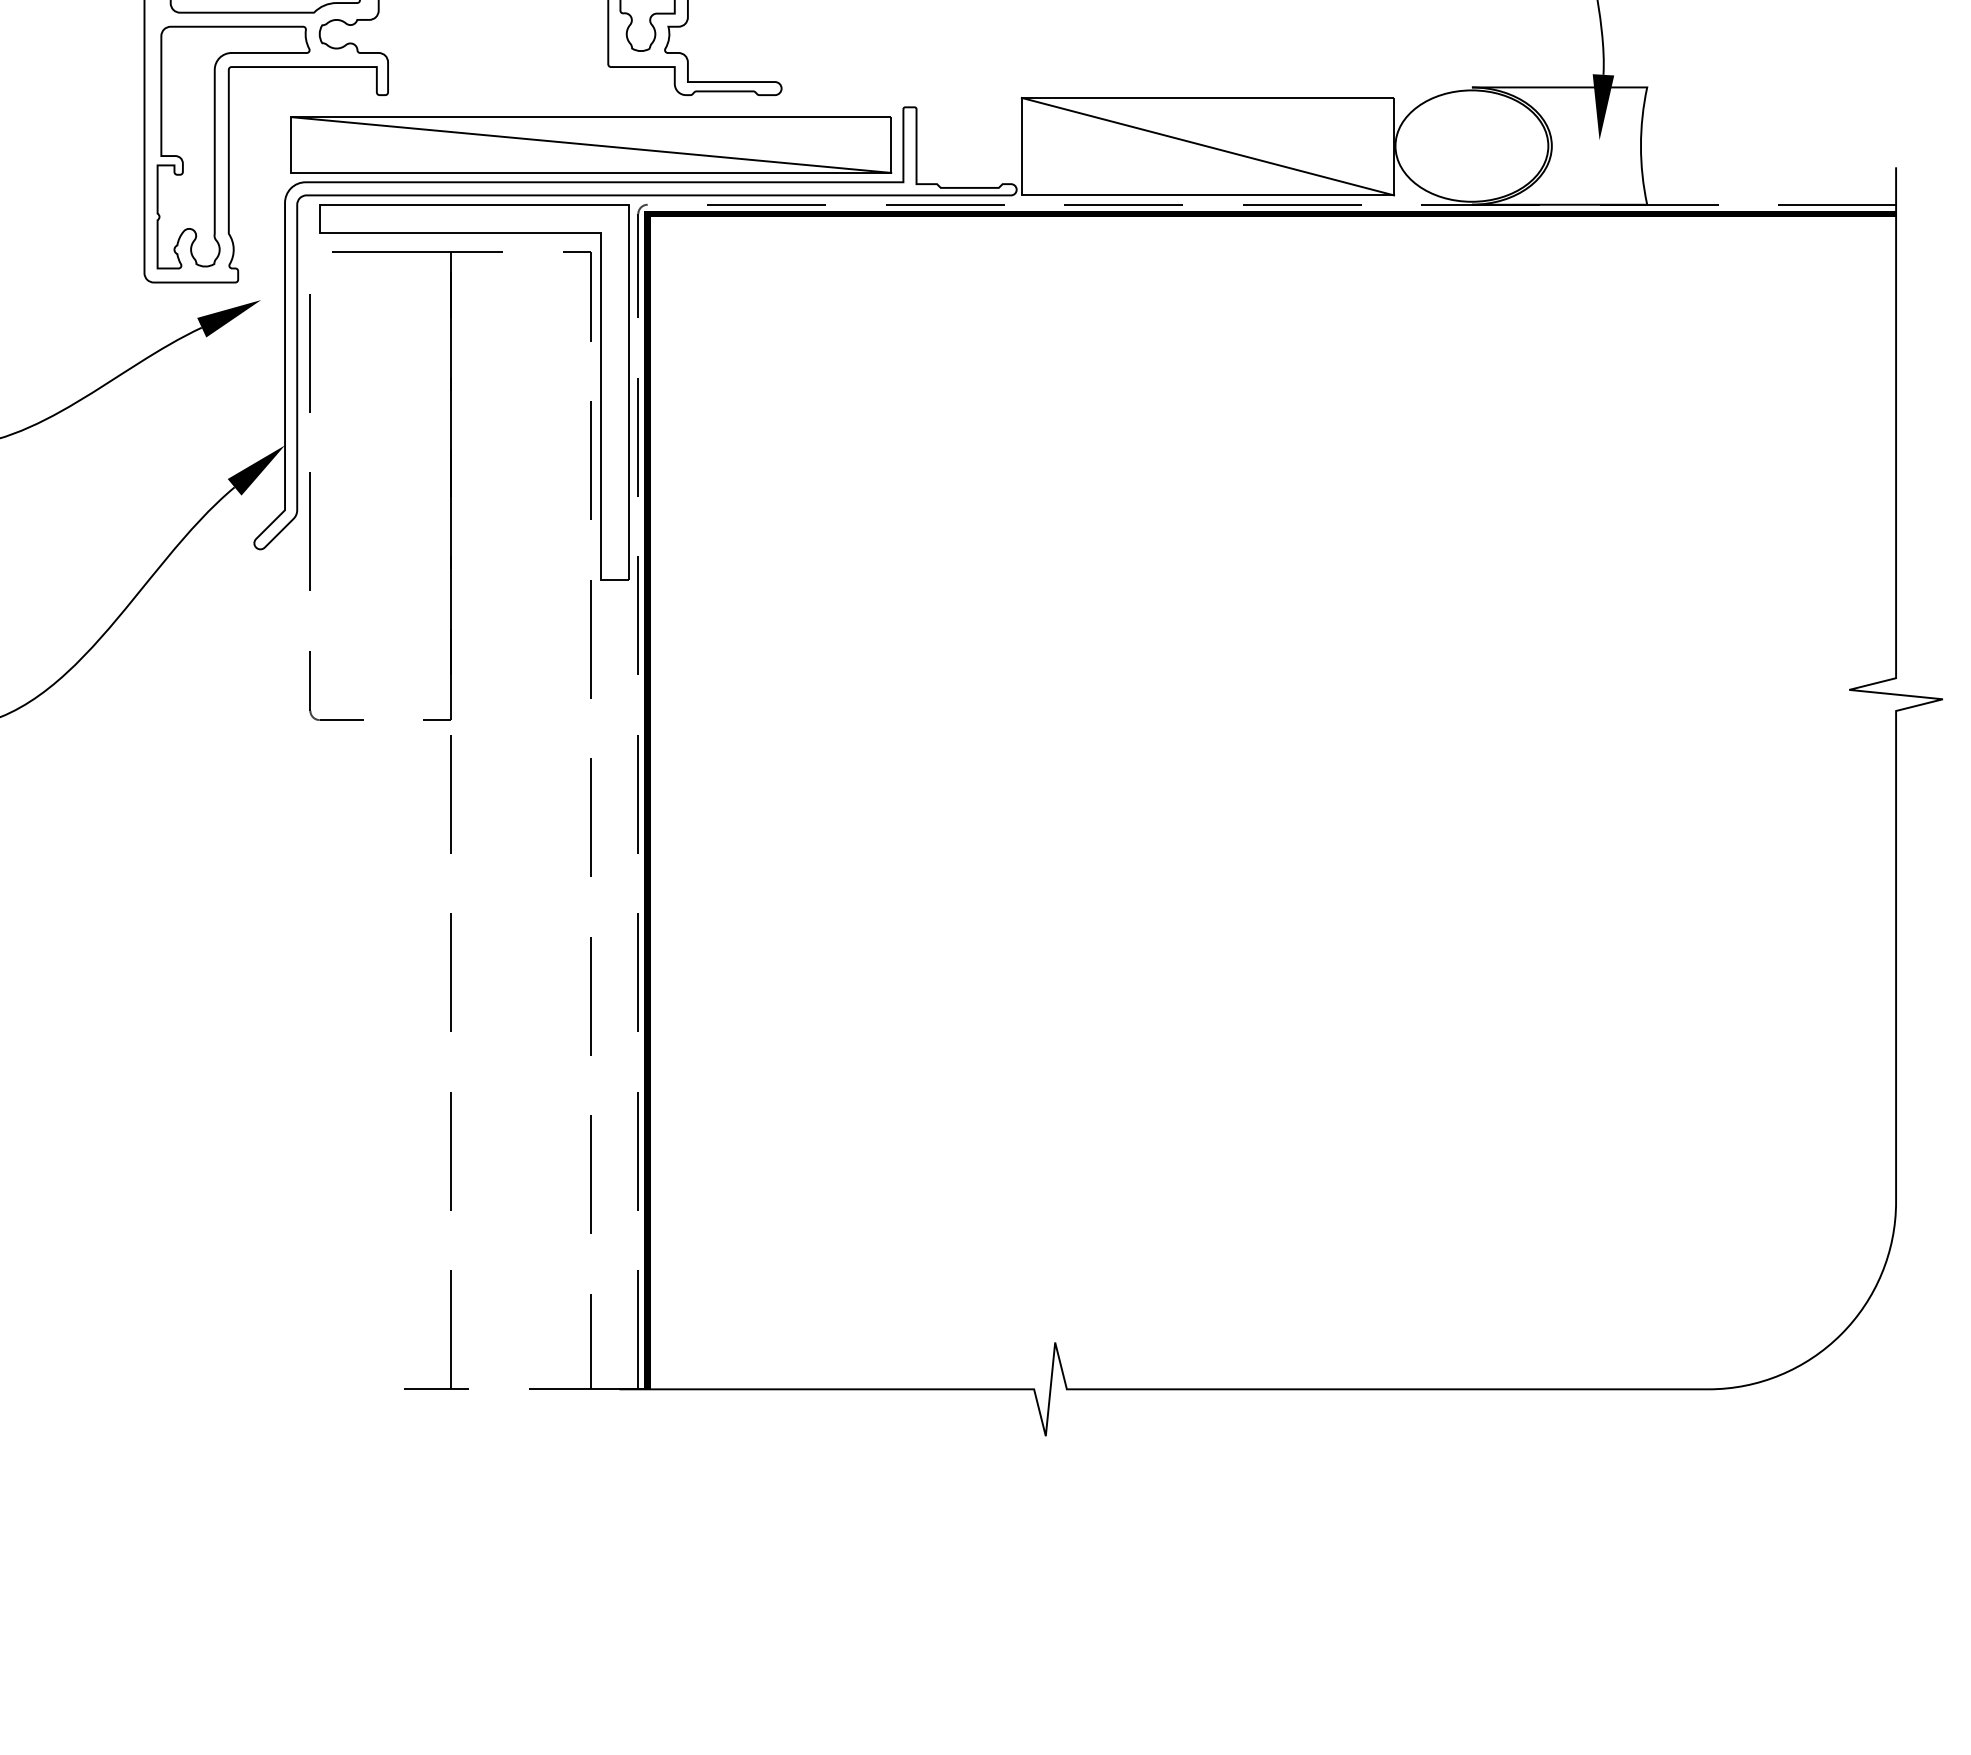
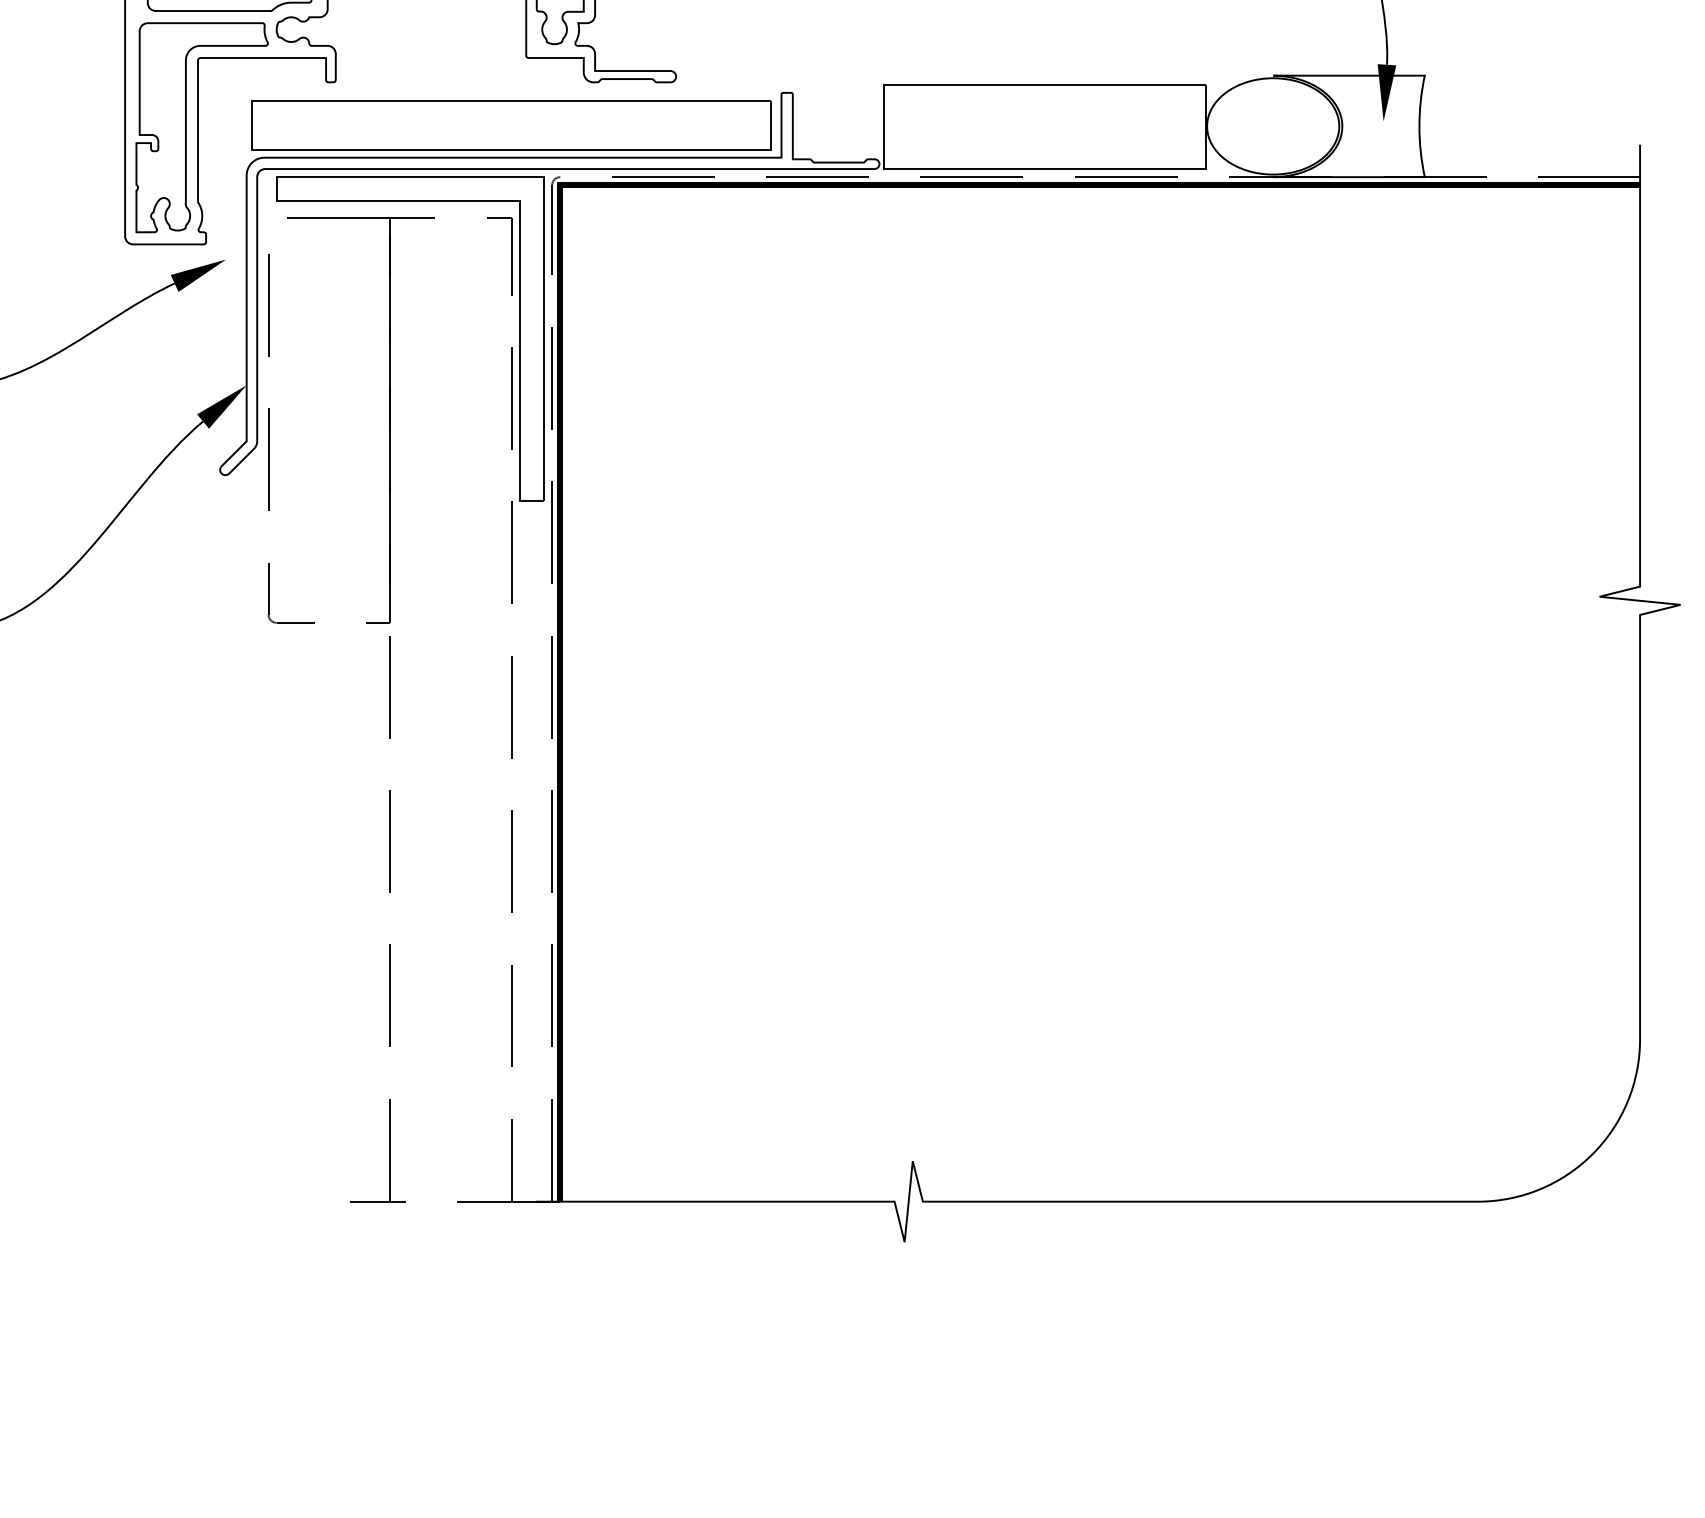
line: (591, 145) -> (511, 125), removed
line: (1207, 146) -> (1044, 126), removed

